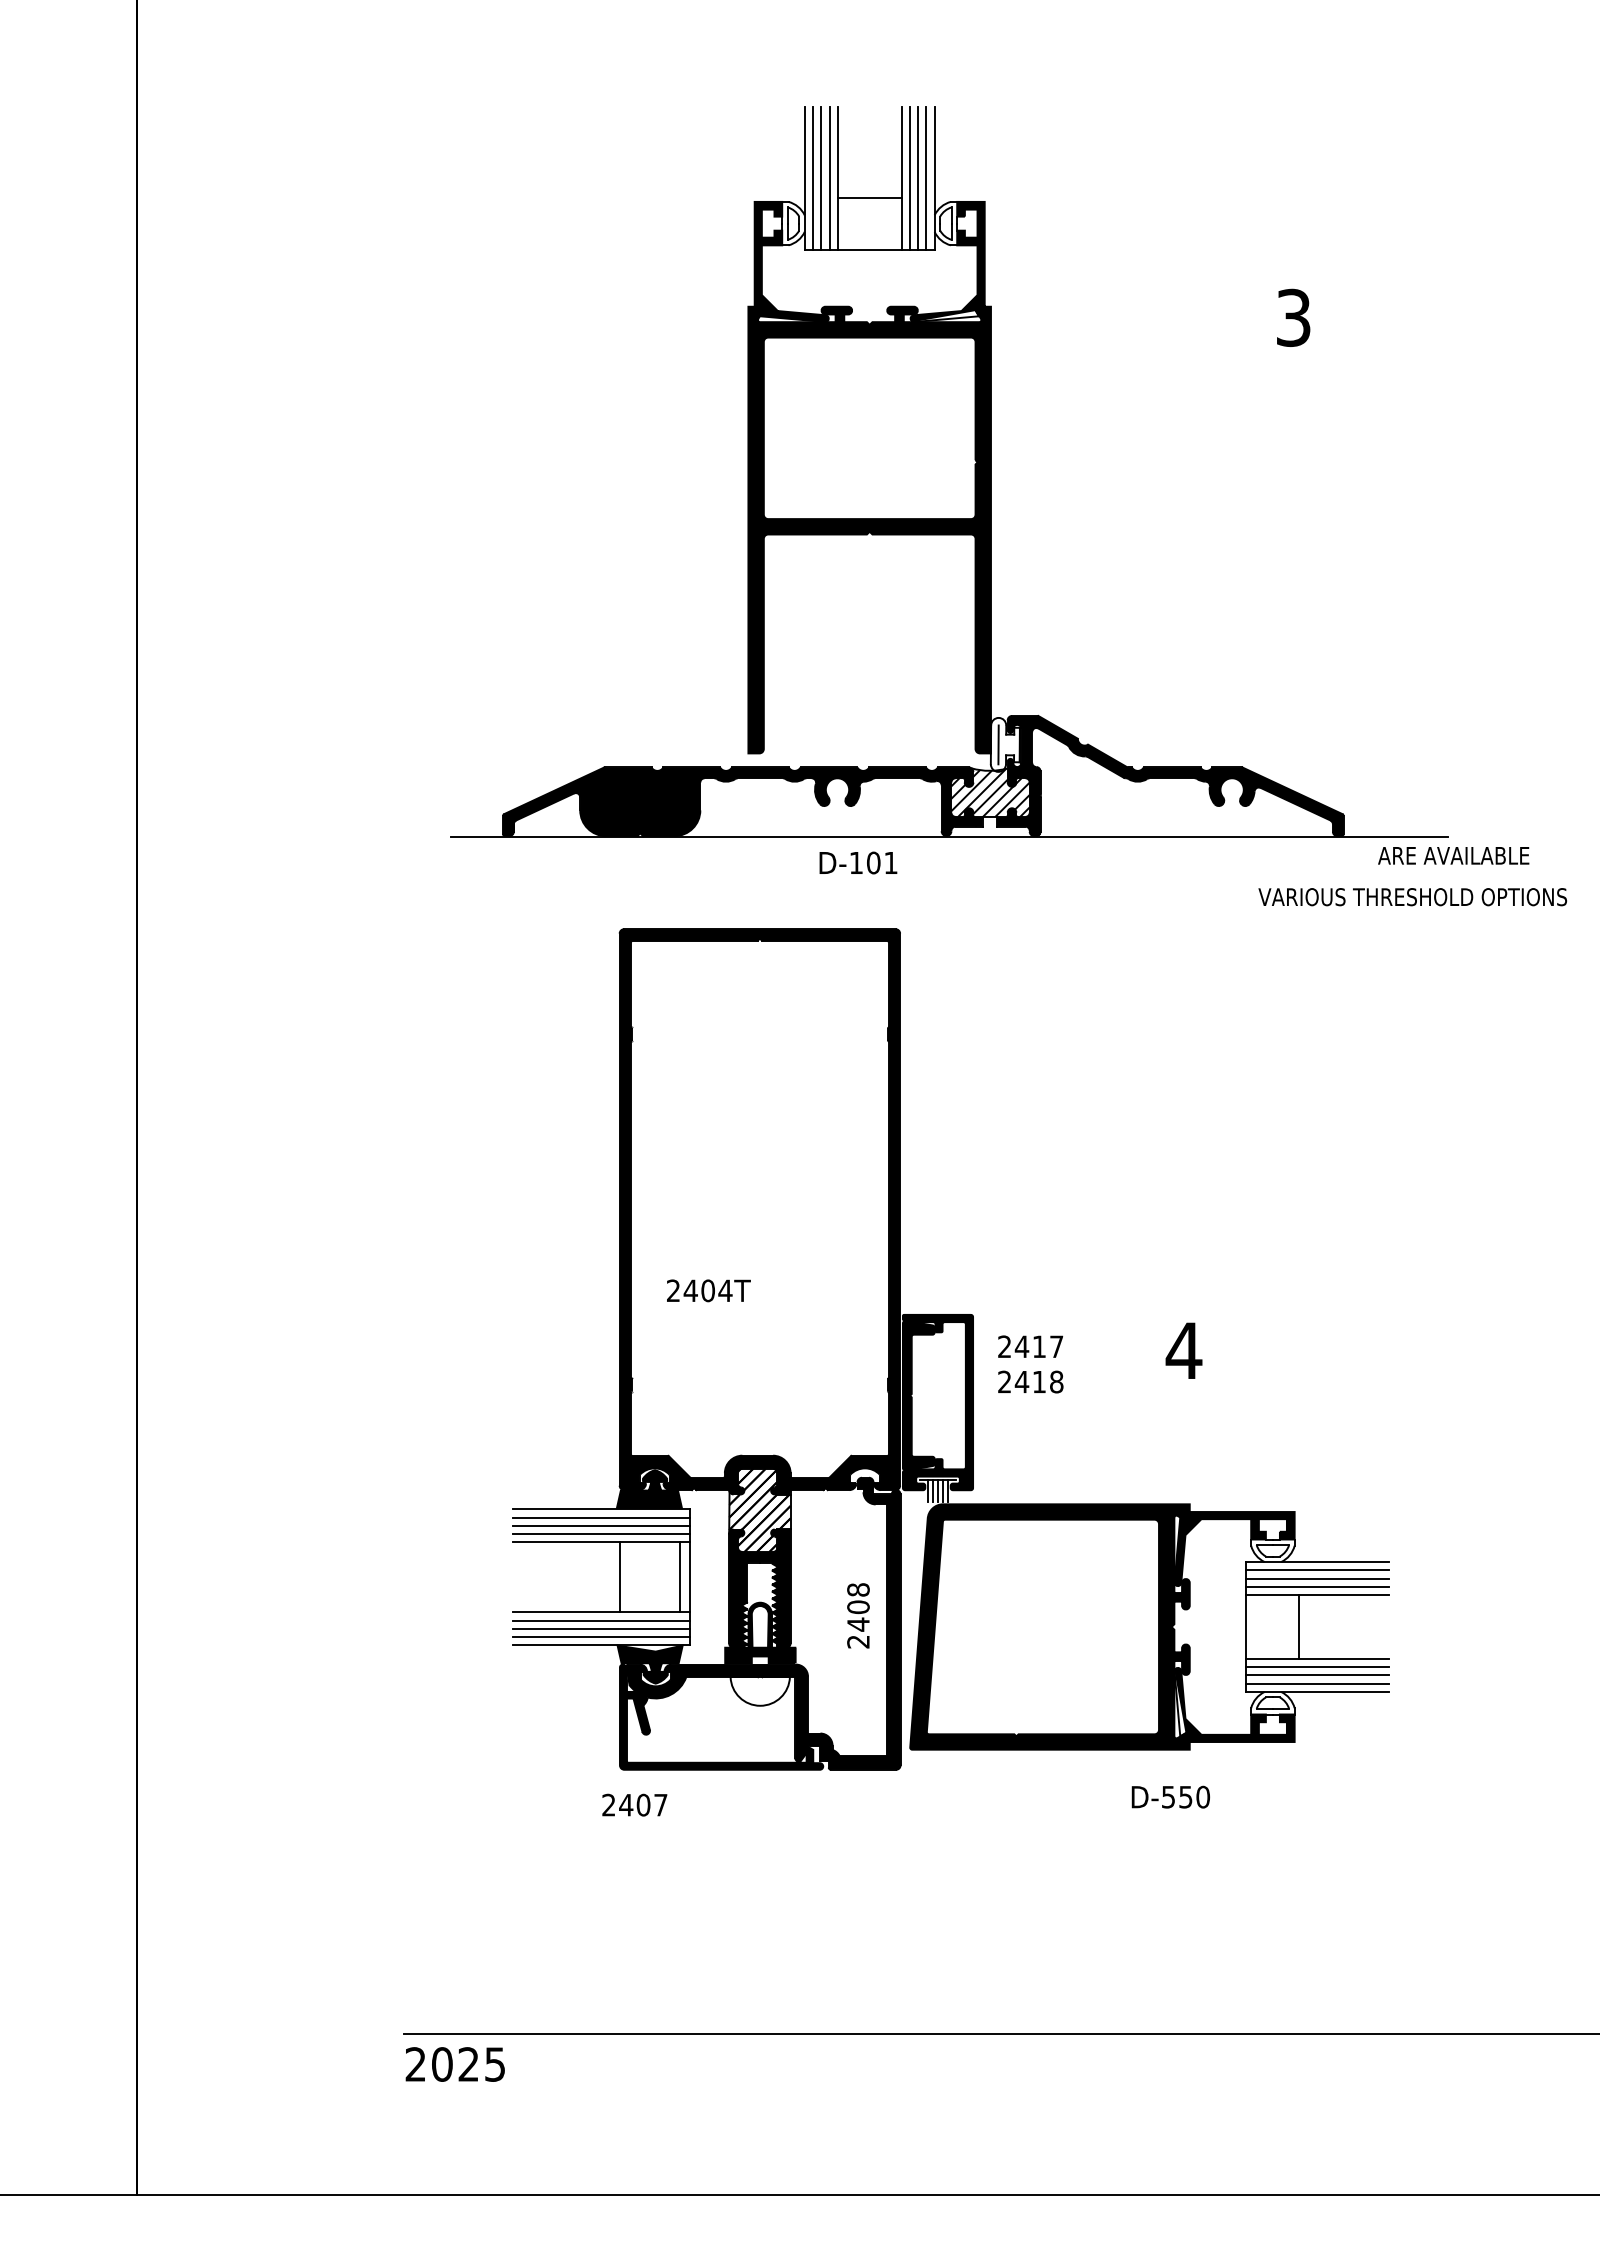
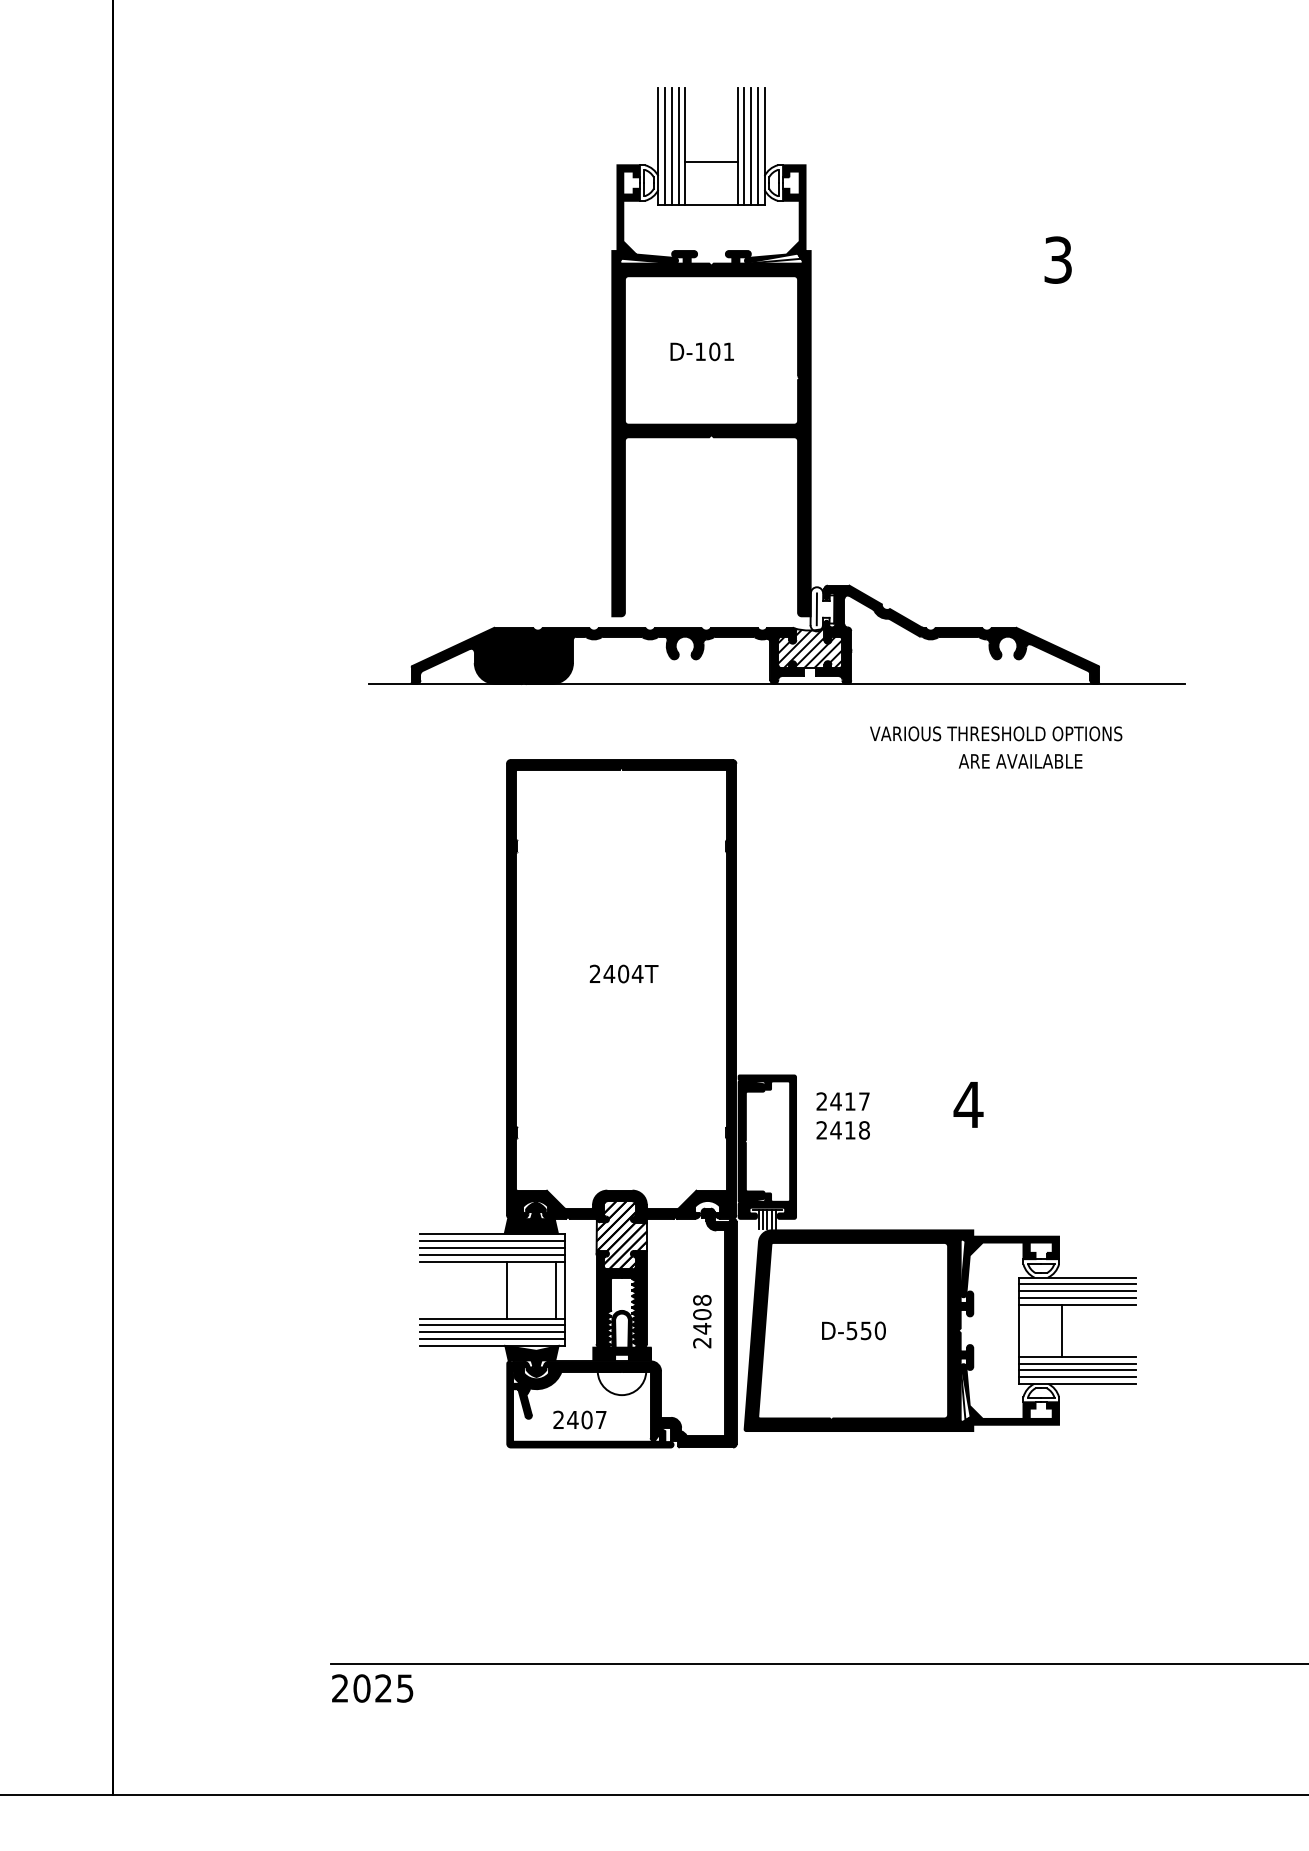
text: (1453, 855) -> (1020, 761), moved
text: (858, 862) -> (702, 351), moved
text: (1412, 897) -> (995, 734), moved
text: (708, 1290) -> (623, 973), moved
text: (1170, 1796) -> (853, 1330), moved
text: (634, 1804) -> (579, 1419), moved

